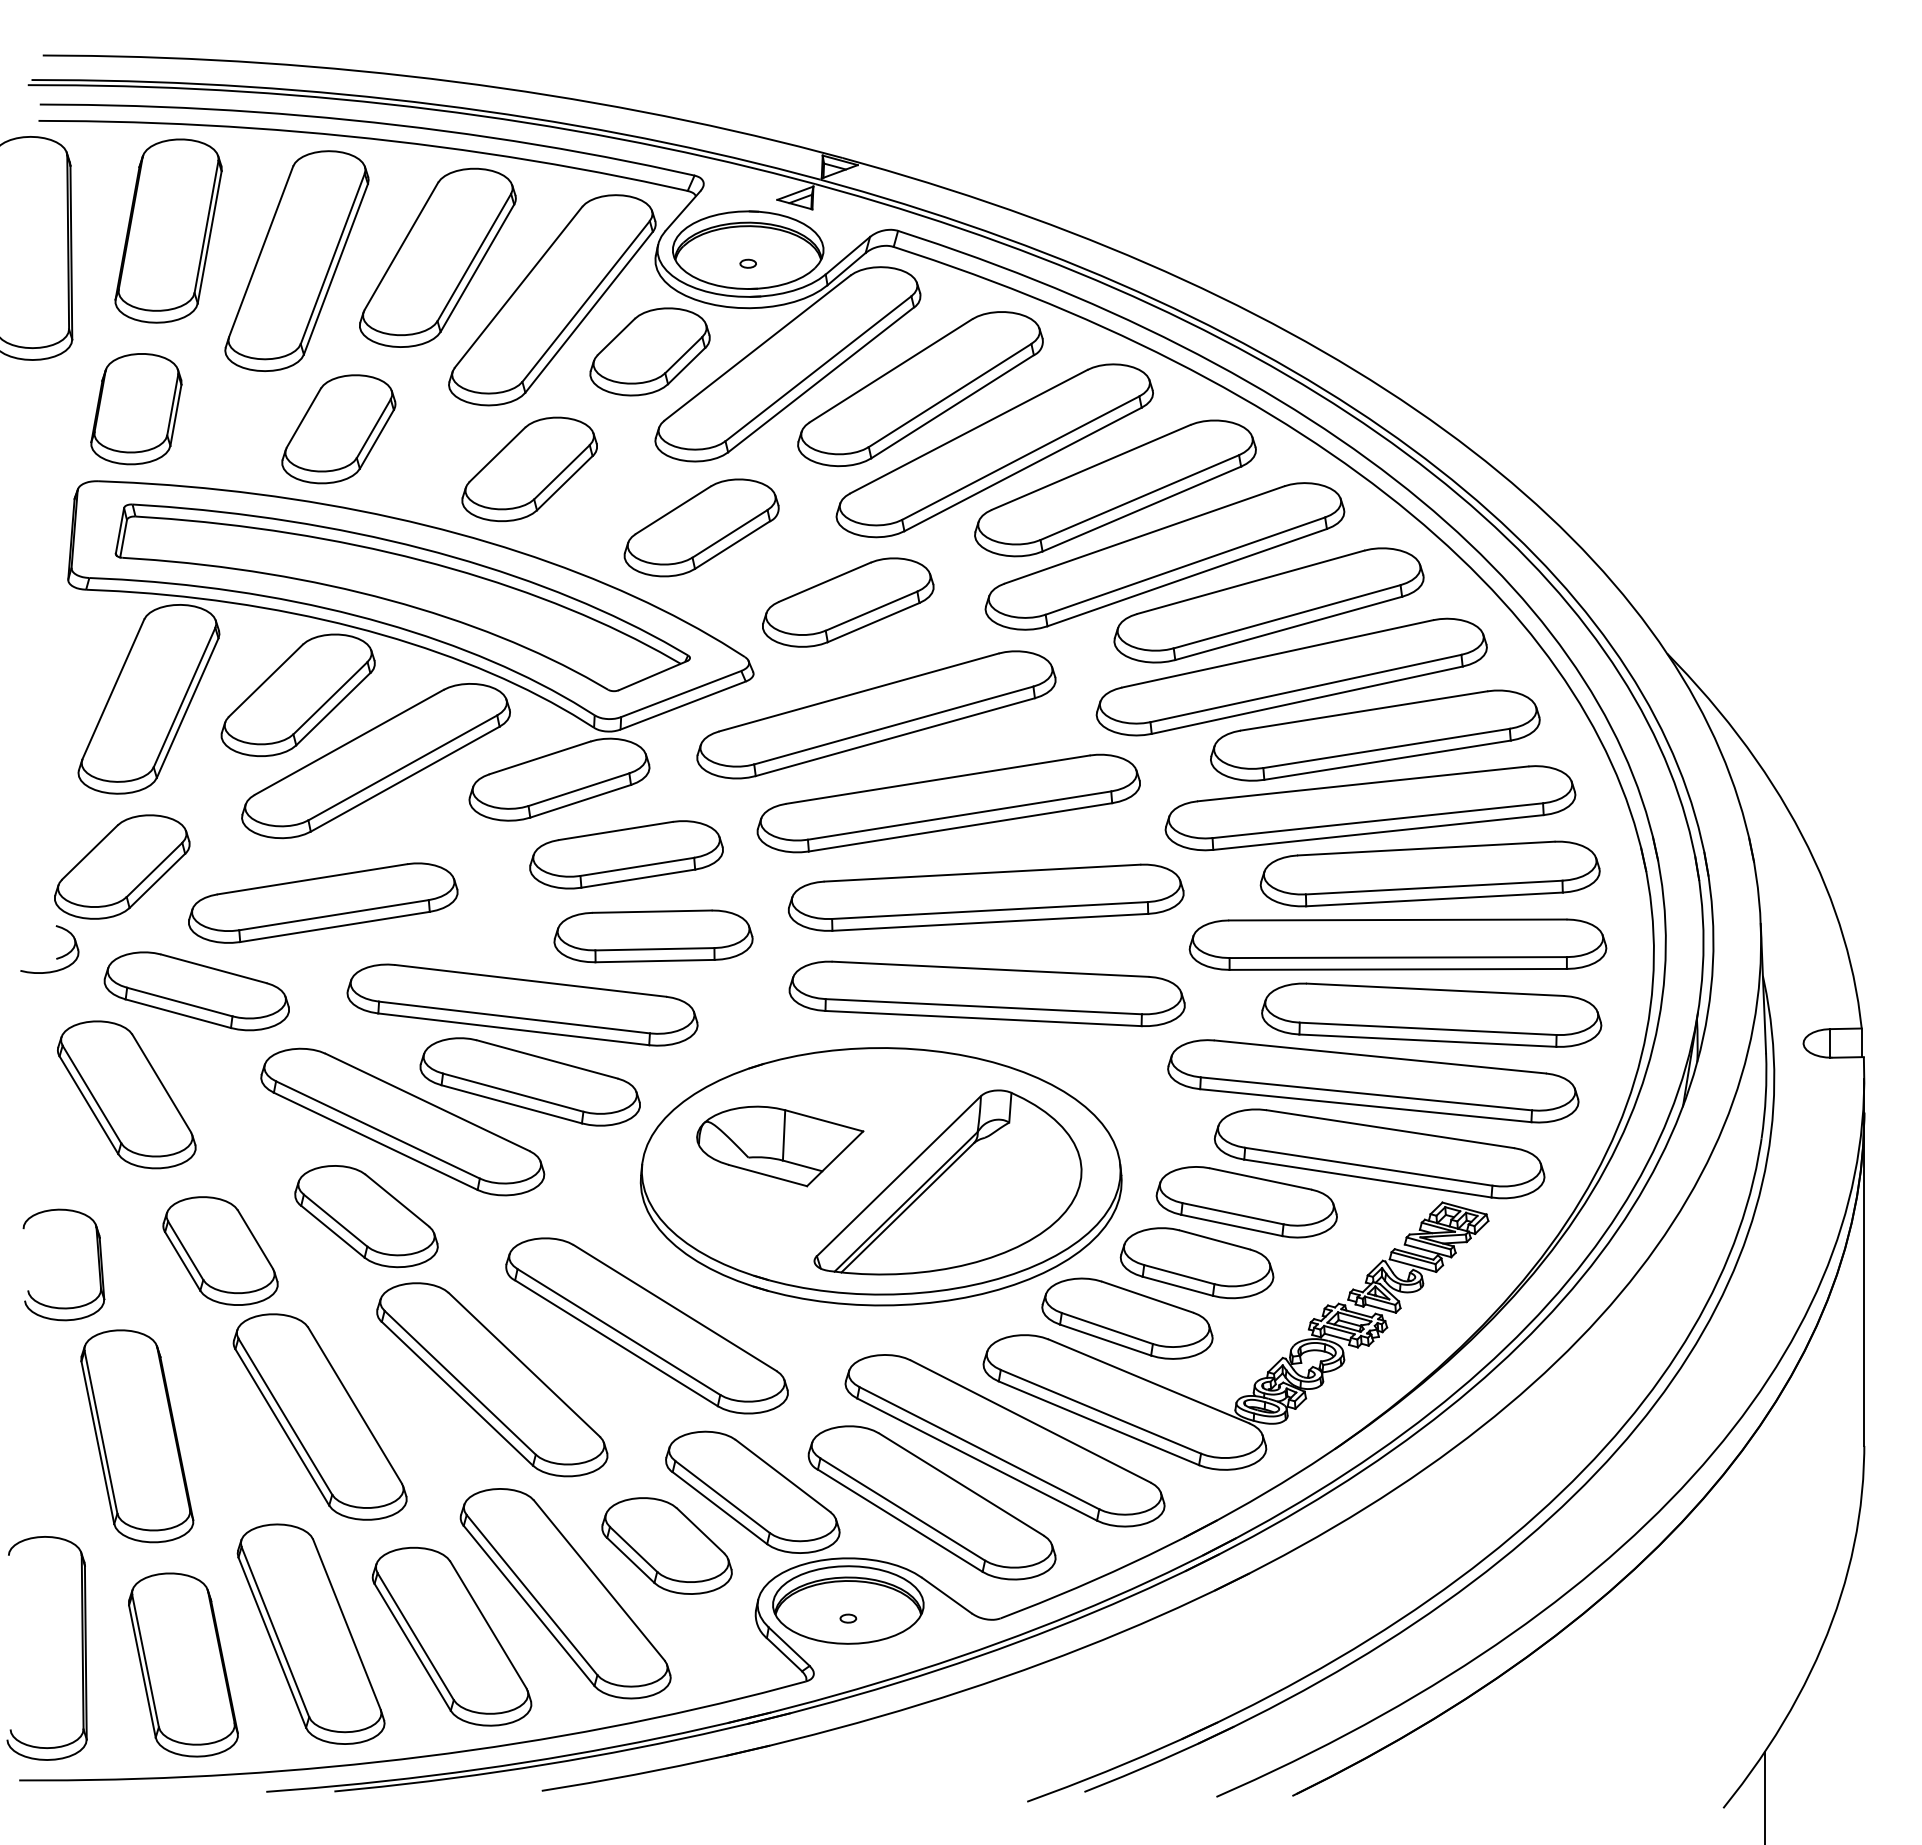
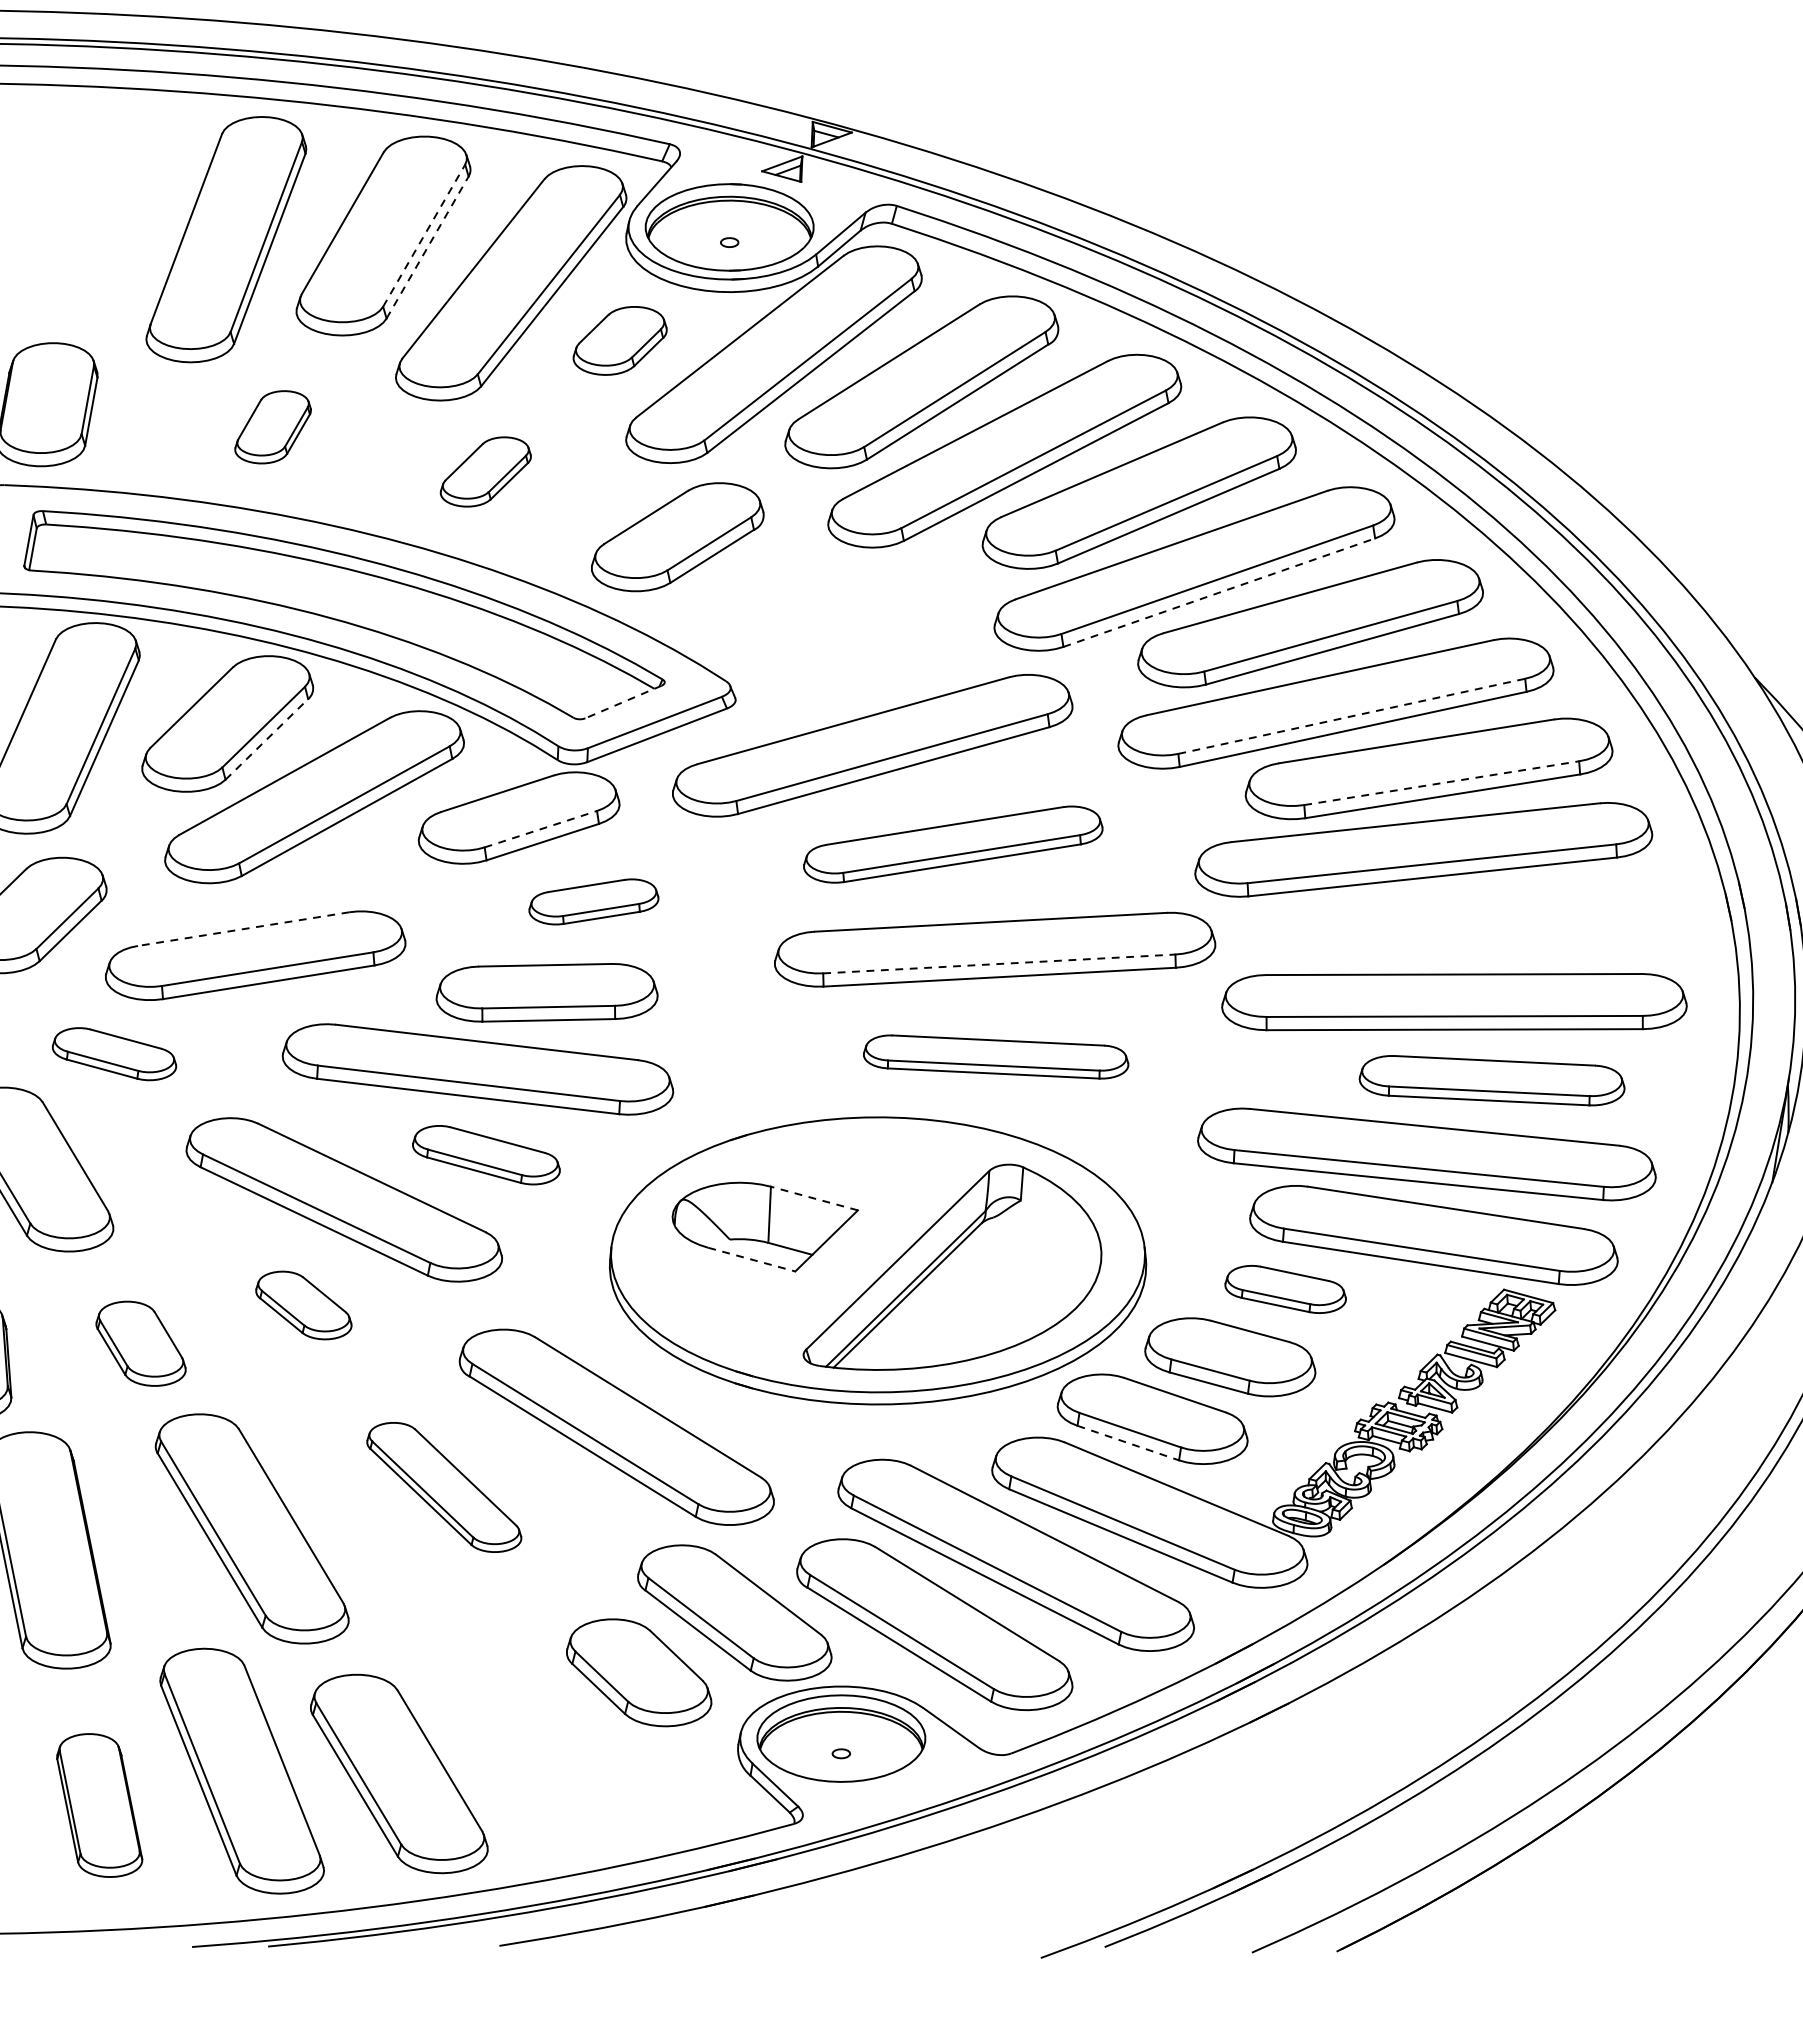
part: (168, 230) -> (83, 205), removed
line: (474, 257) -> (424, 235), solid -> dashed
line: (477, 268) -> (427, 247), solid -> dashed
part: (649, 351) -> (619, 340), size x0.7
part: (338, 429) -> (272, 427), size x0.6
part: (529, 469) -> (485, 472), size x0.6
line: (1187, 577) -> (1219, 592), solid -> dashed
part: (848, 602) -> (841, 620), removed
line: (652, 675) -> (622, 701), solid -> dashed
line: (1306, 688) -> (1352, 716), solid -> dashed
line: (333, 709) -> (267, 739), solid -> dashed
line: (1386, 748) -> (1441, 783), solid -> dashed
line: (578, 789) -> (540, 828), solid -> dashed
part: (948, 803) -> (953, 844), size x0.7
part: (626, 854) -> (593, 901), size x0.6
part: (1429, 873) -> (1489, 922), removed
line: (312, 879) -> (243, 929), solid -> dashed
line: (990, 910) -> (999, 963), solid -> dashed
part: (653, 936) -> (547, 992), moved
part: (196, 991) -> (114, 1054), size x0.6
part: (986, 993) -> (995, 1056), size x0.6
part: (1431, 1014) -> (1491, 1079), size x0.7
part: (529, 1081) -> (485, 1154), size x0.6
line: (823, 1120) -> (813, 1198), solid -> dashed
line: (768, 1175) -> (752, 1259), solid -> dashed
part: (1246, 1202) -> (1285, 1289), size x0.6
part: (366, 1216) -> (303, 1305), size x0.6
part: (220, 1250) -> (141, 1343), size x0.7
line: (1106, 1340) -> (1129, 1443), solid -> dashed
part: (492, 1379) -> (444, 1487), size x0.6
part: (565, 1593) -> (525, 1725), removed
part: (183, 1664) -> (99, 1804), size x0.7

